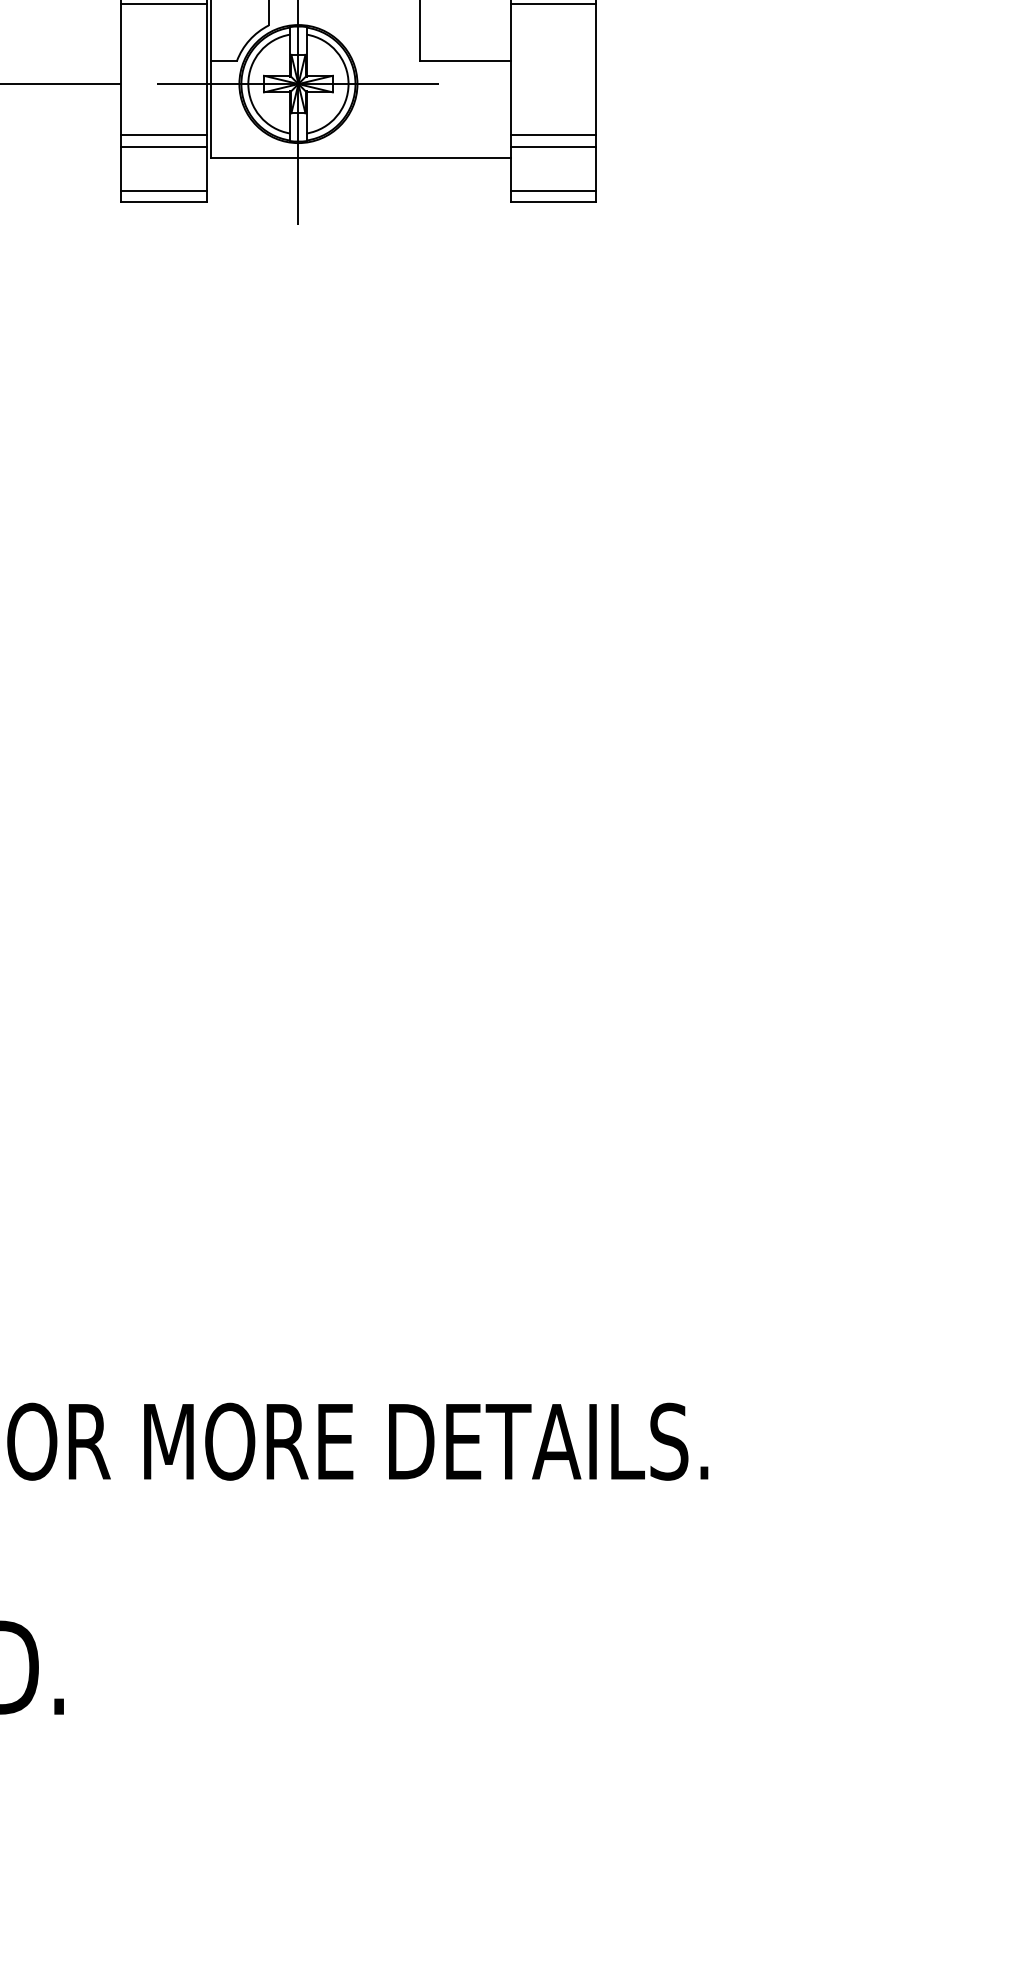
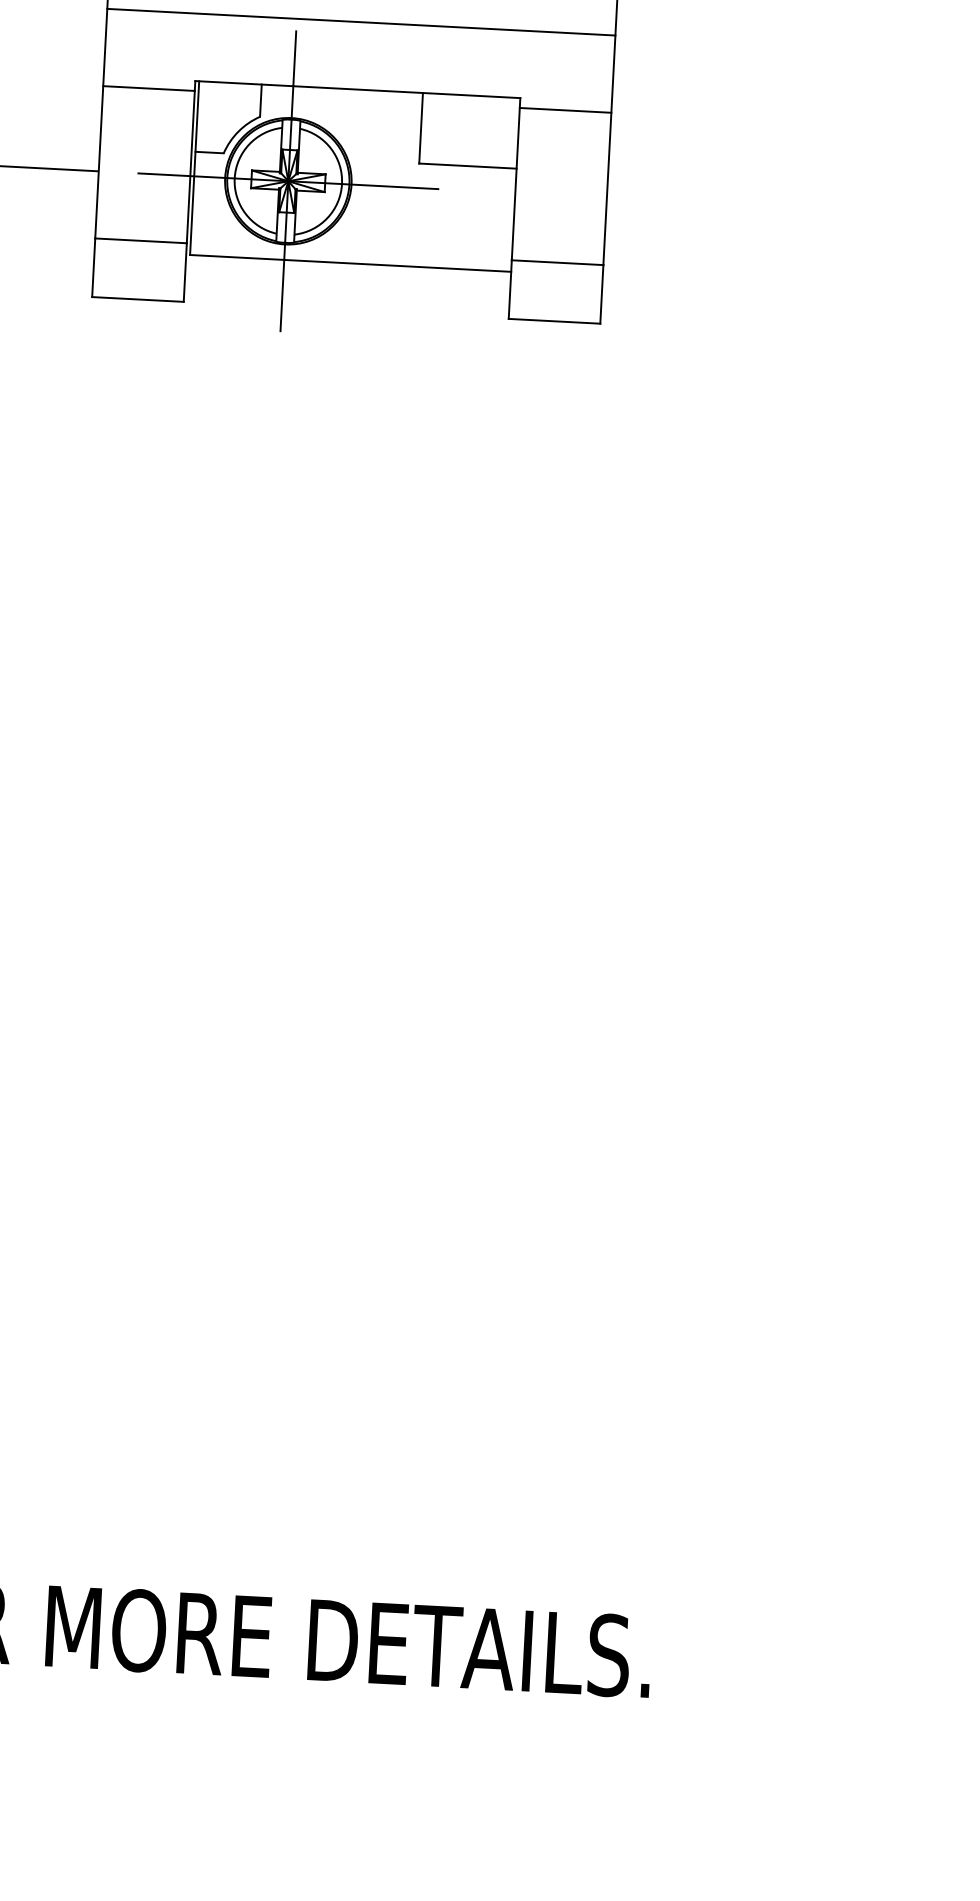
line: (163, 135) -> (141, 228), removed
line: (553, 135) -> (558, 250), removed
line: (163, 190) -> (137, 287), removed
line: (553, 190) -> (555, 309), removed

